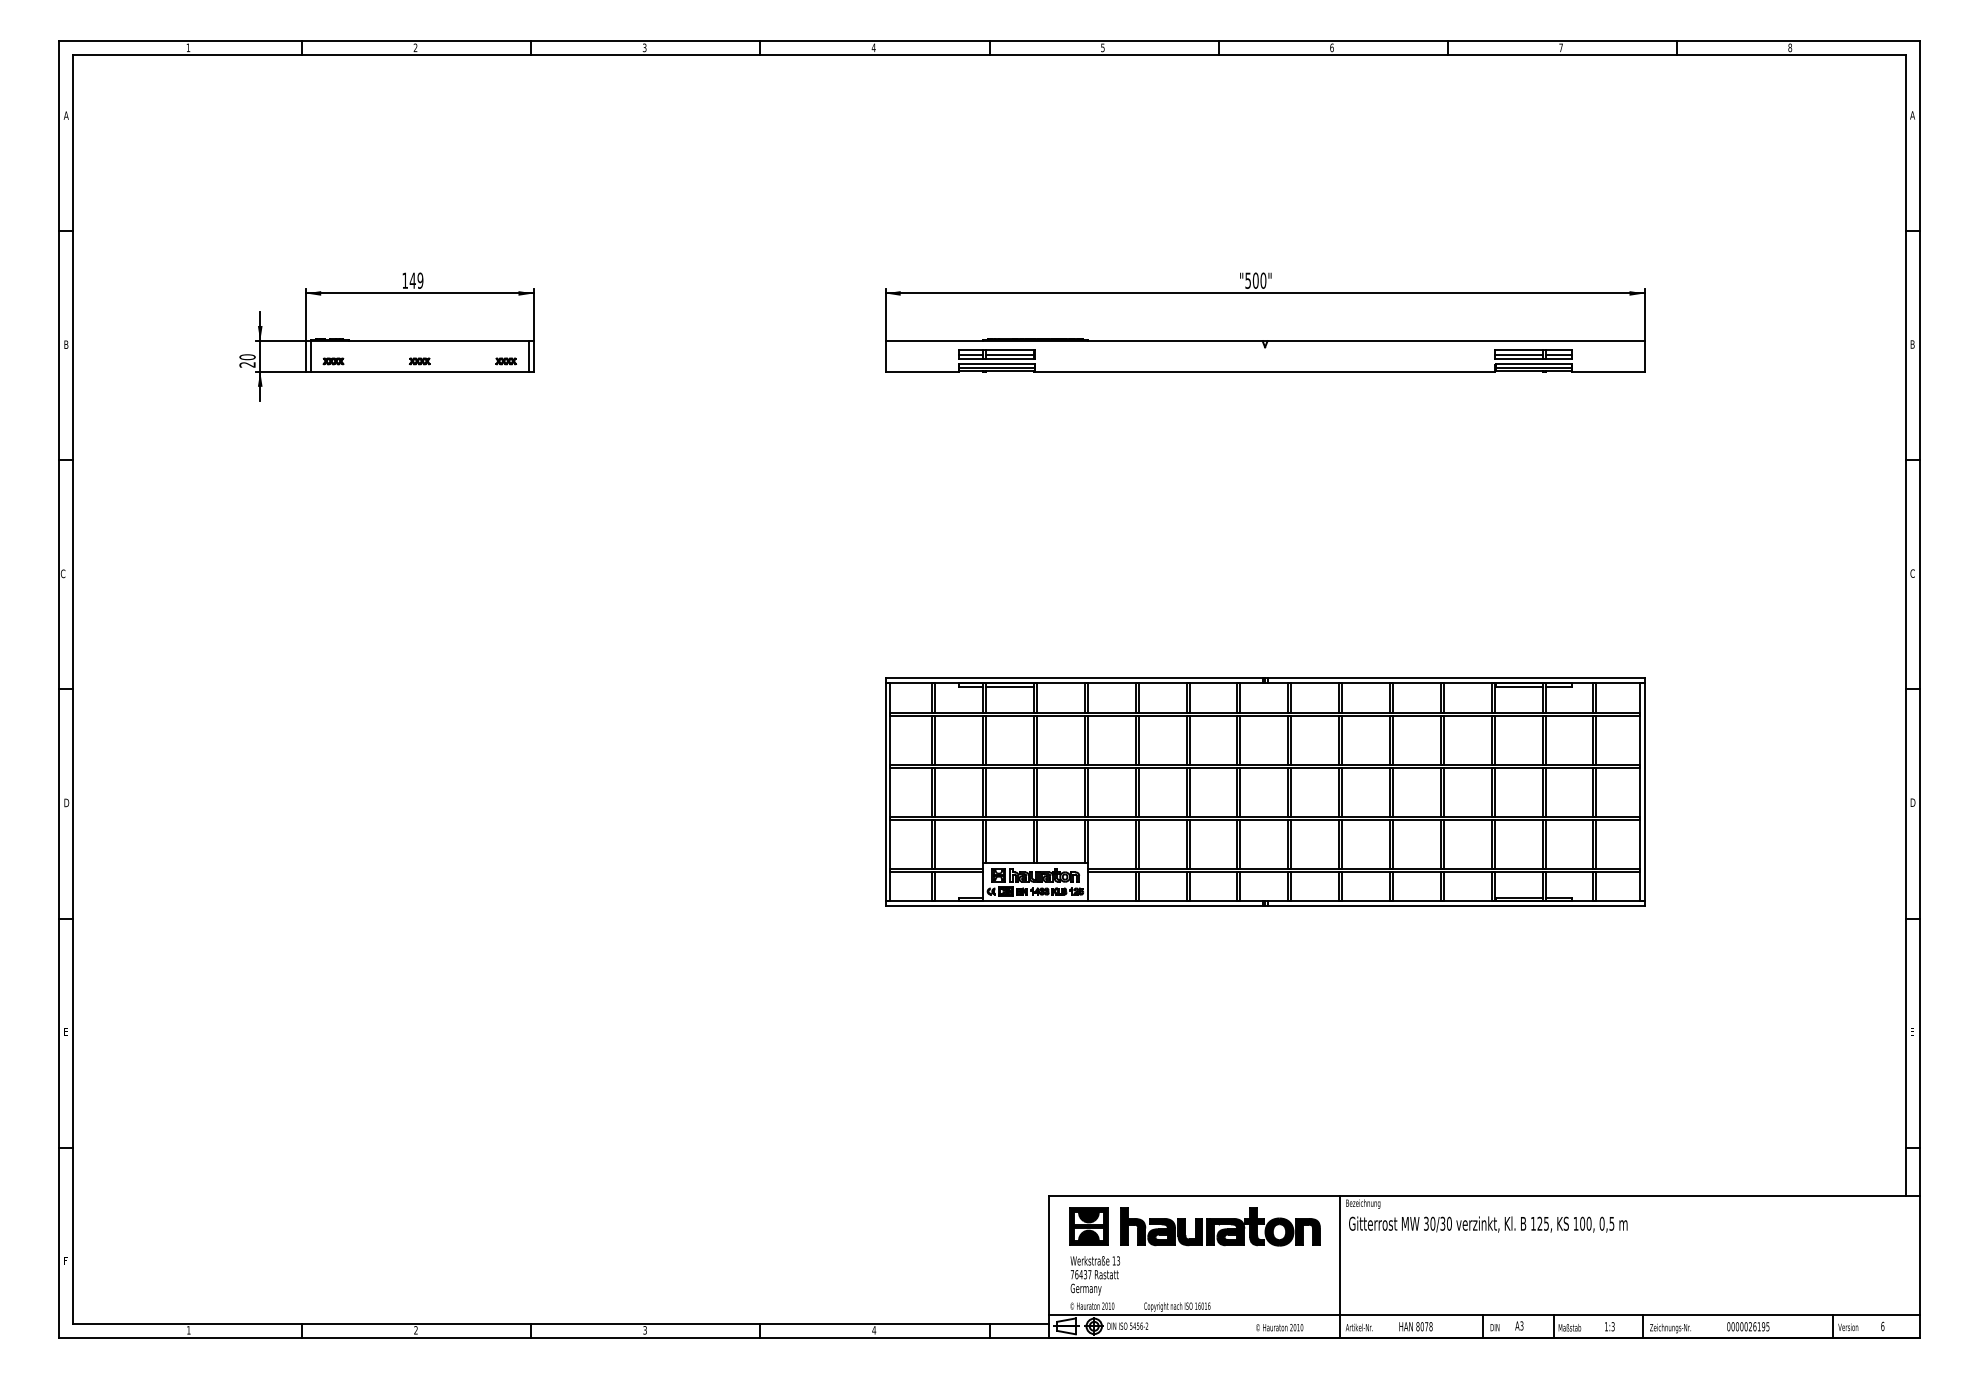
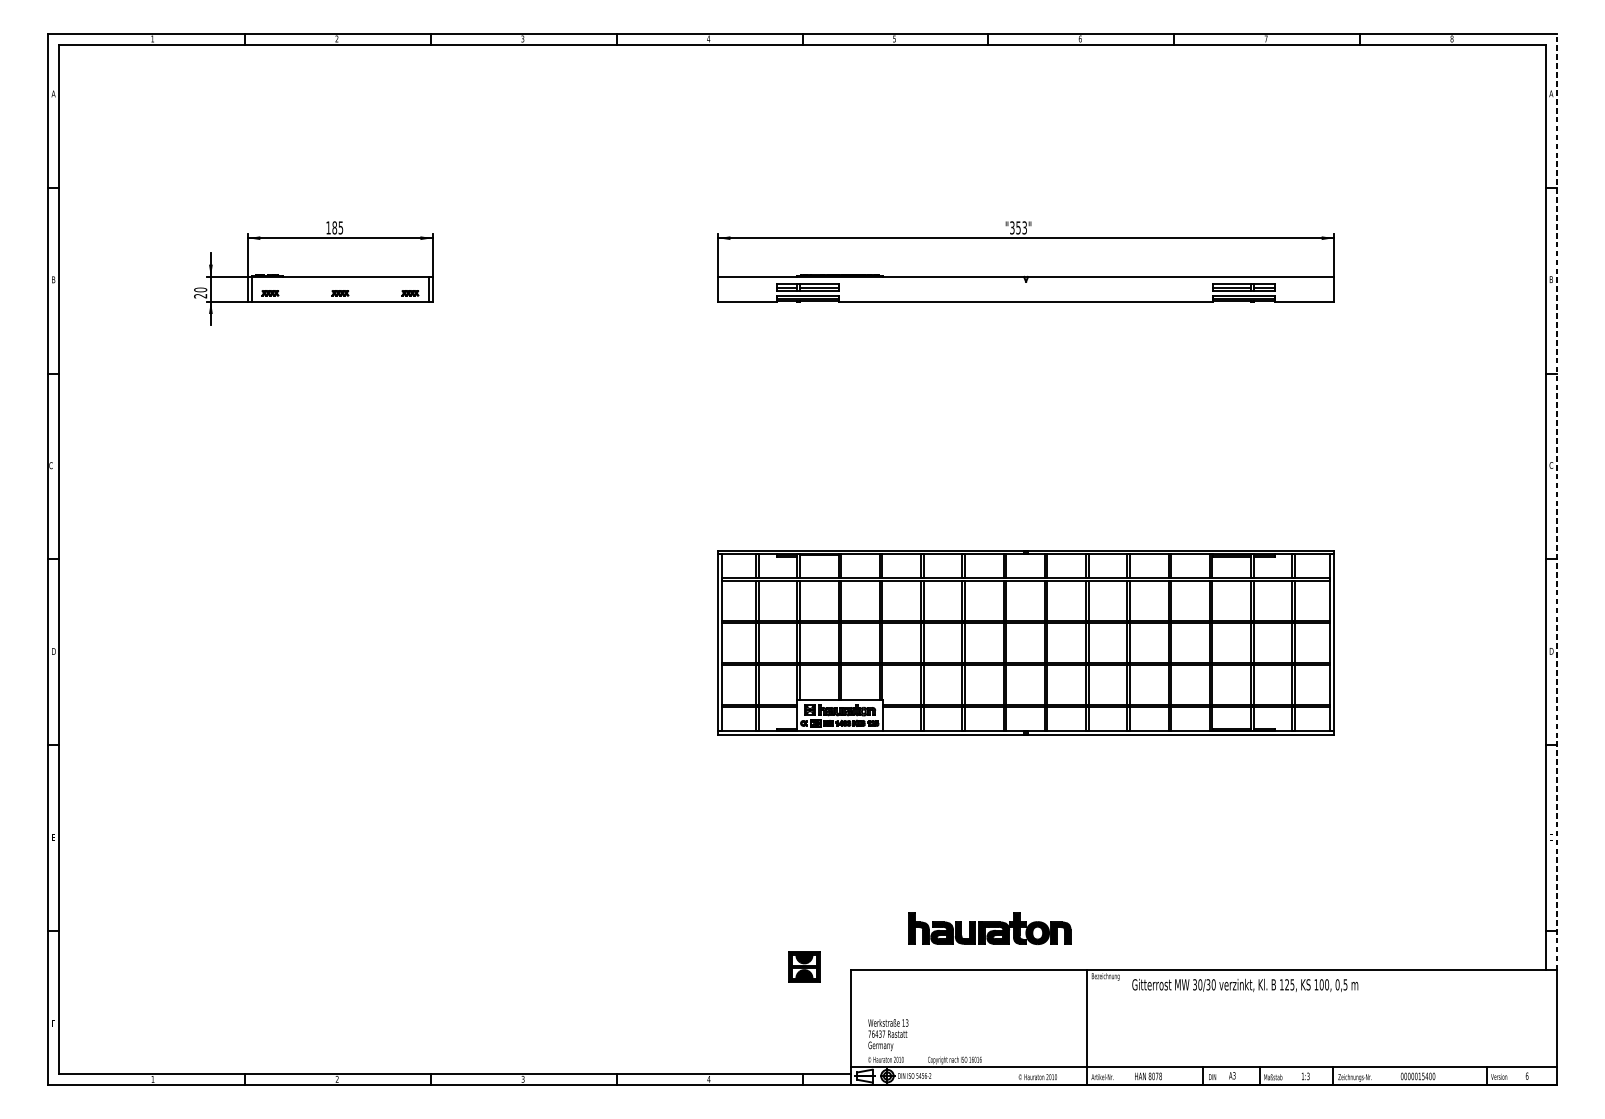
text: (416, 280) -> (337, 227), 149 -> 185
text: (1255, 280) -> (1018, 227), "500" -> "353"
line: (1919, 617) -> (1556, 501), solid -> dashed
line: (1009, 686) -> (818, 557), removed
text: (1488, 1224) -> (1245, 985), moved
part: (1088, 1226) -> (804, 966), moved
part: (1220, 1226) -> (989, 928), moved
text: (1758, 1326) -> (1426, 1076), 0000026195 -> 0000015400

